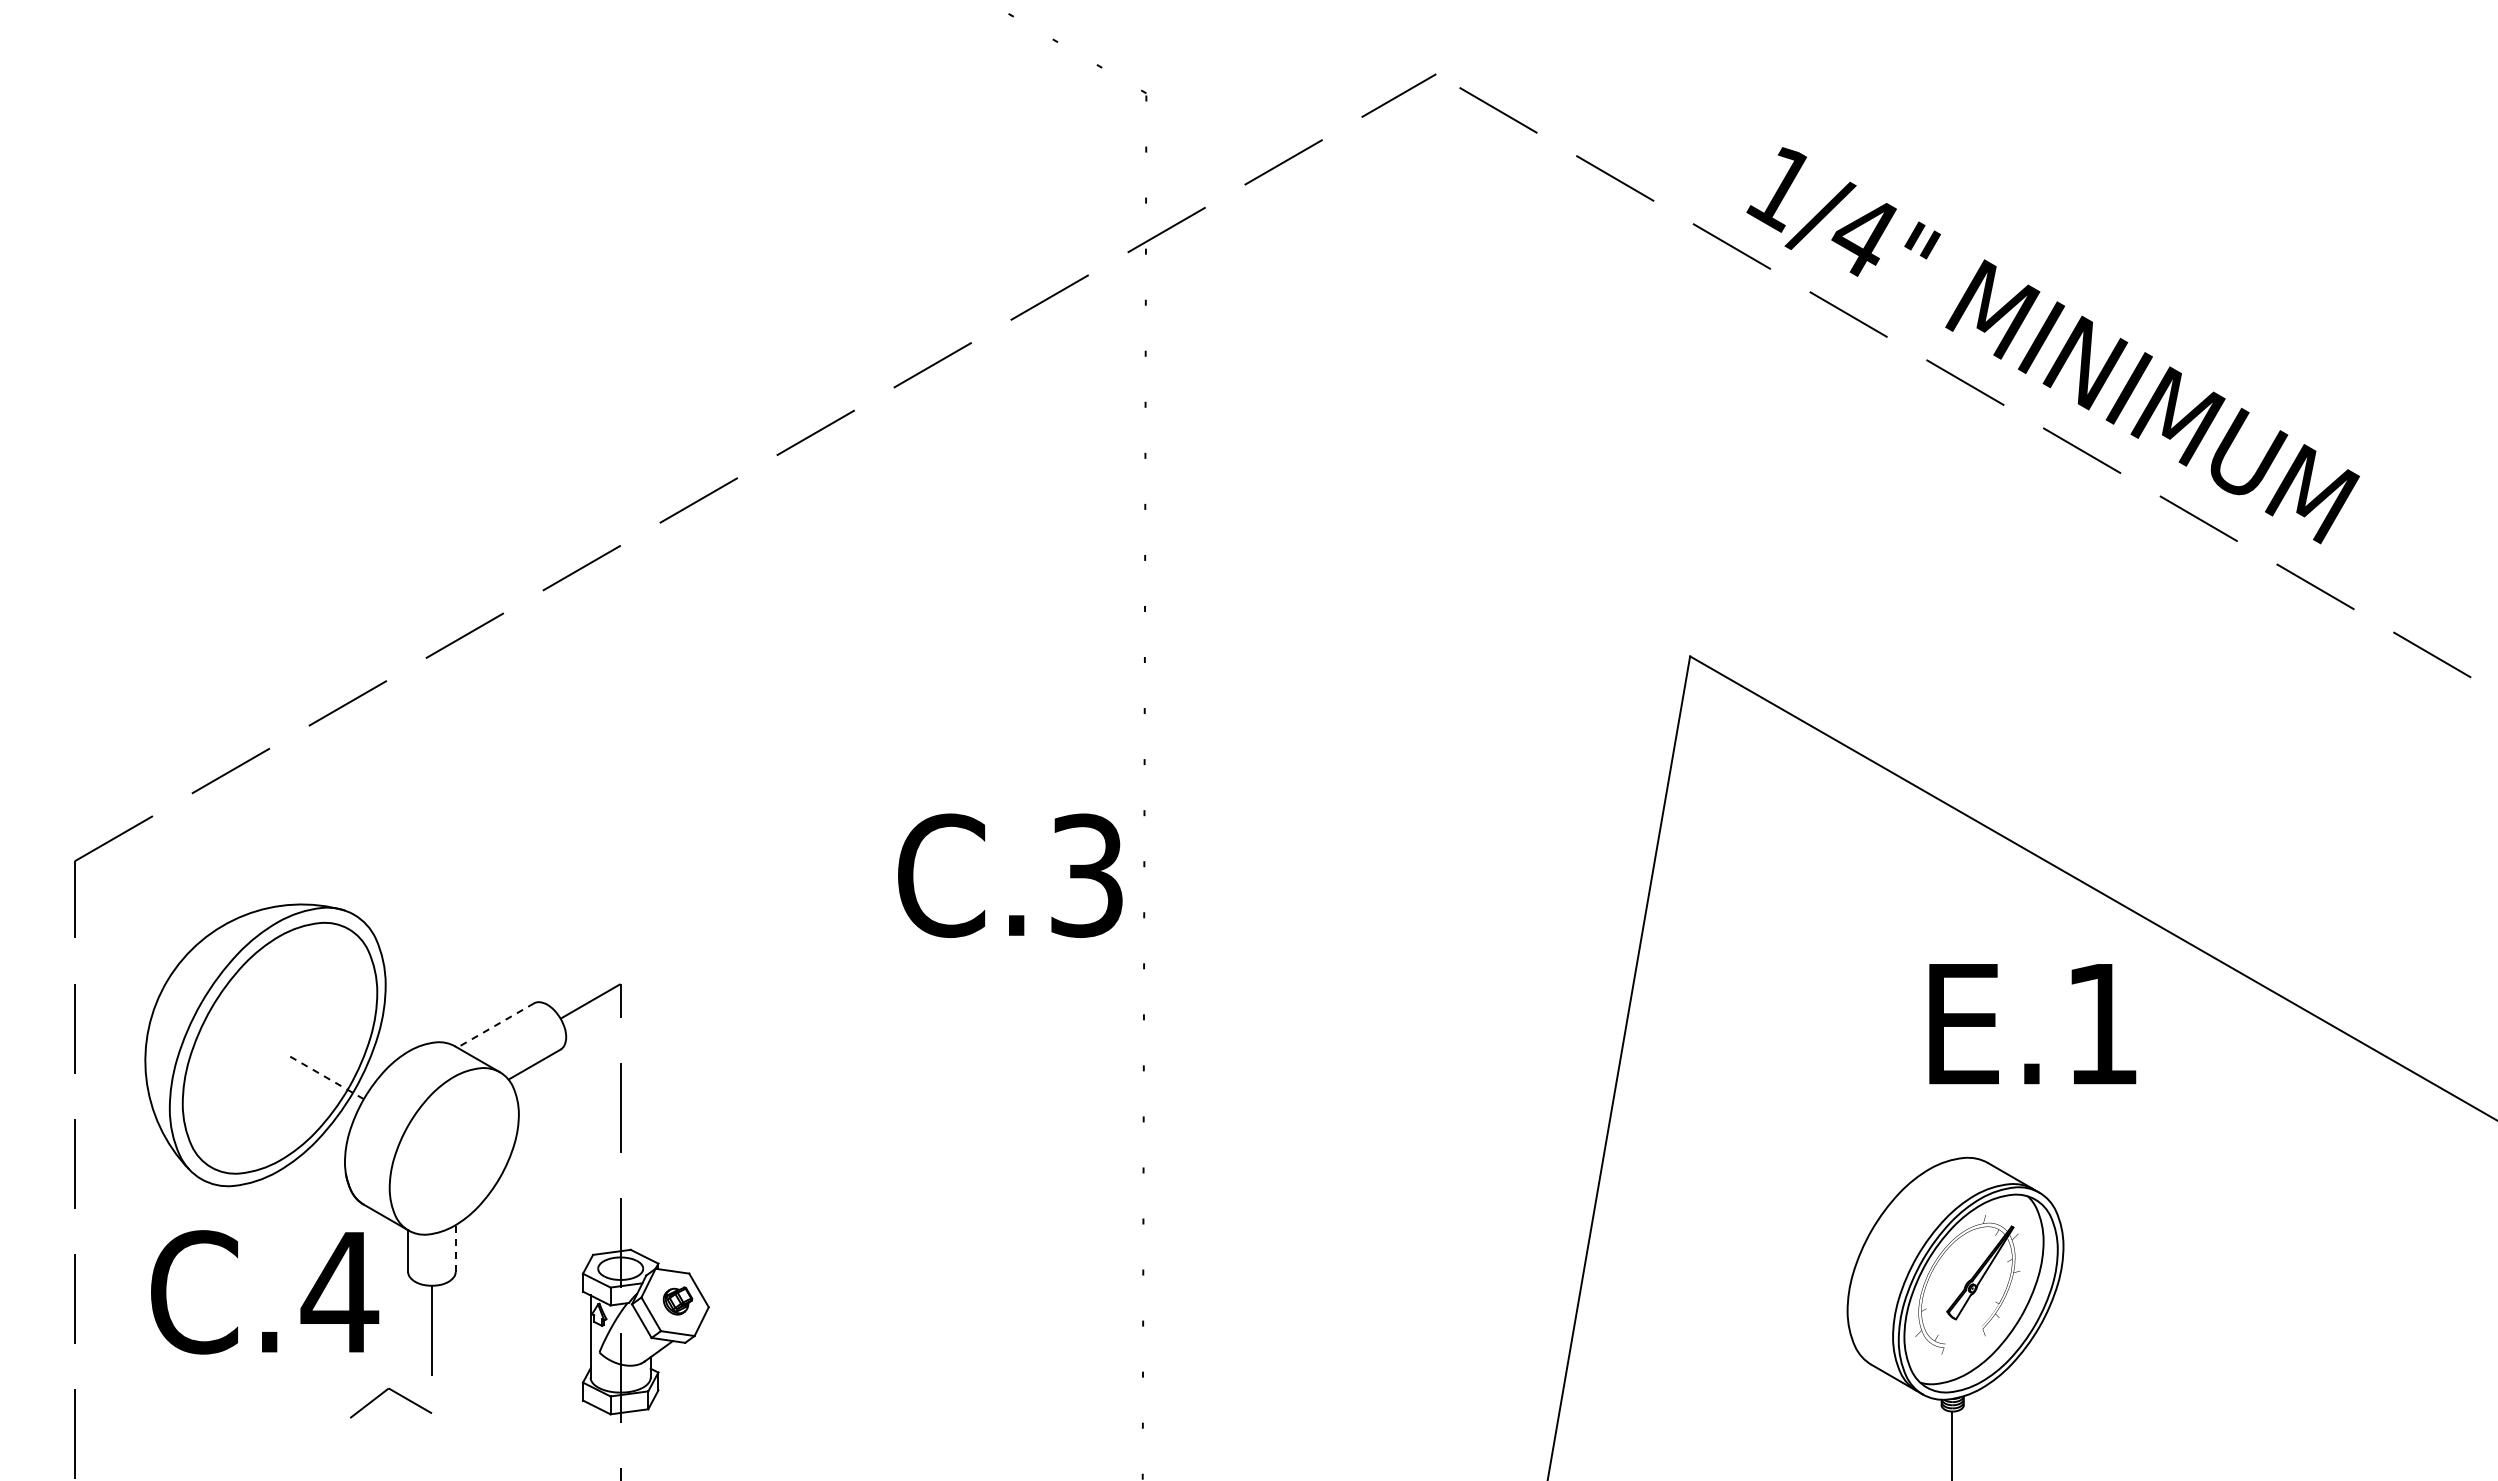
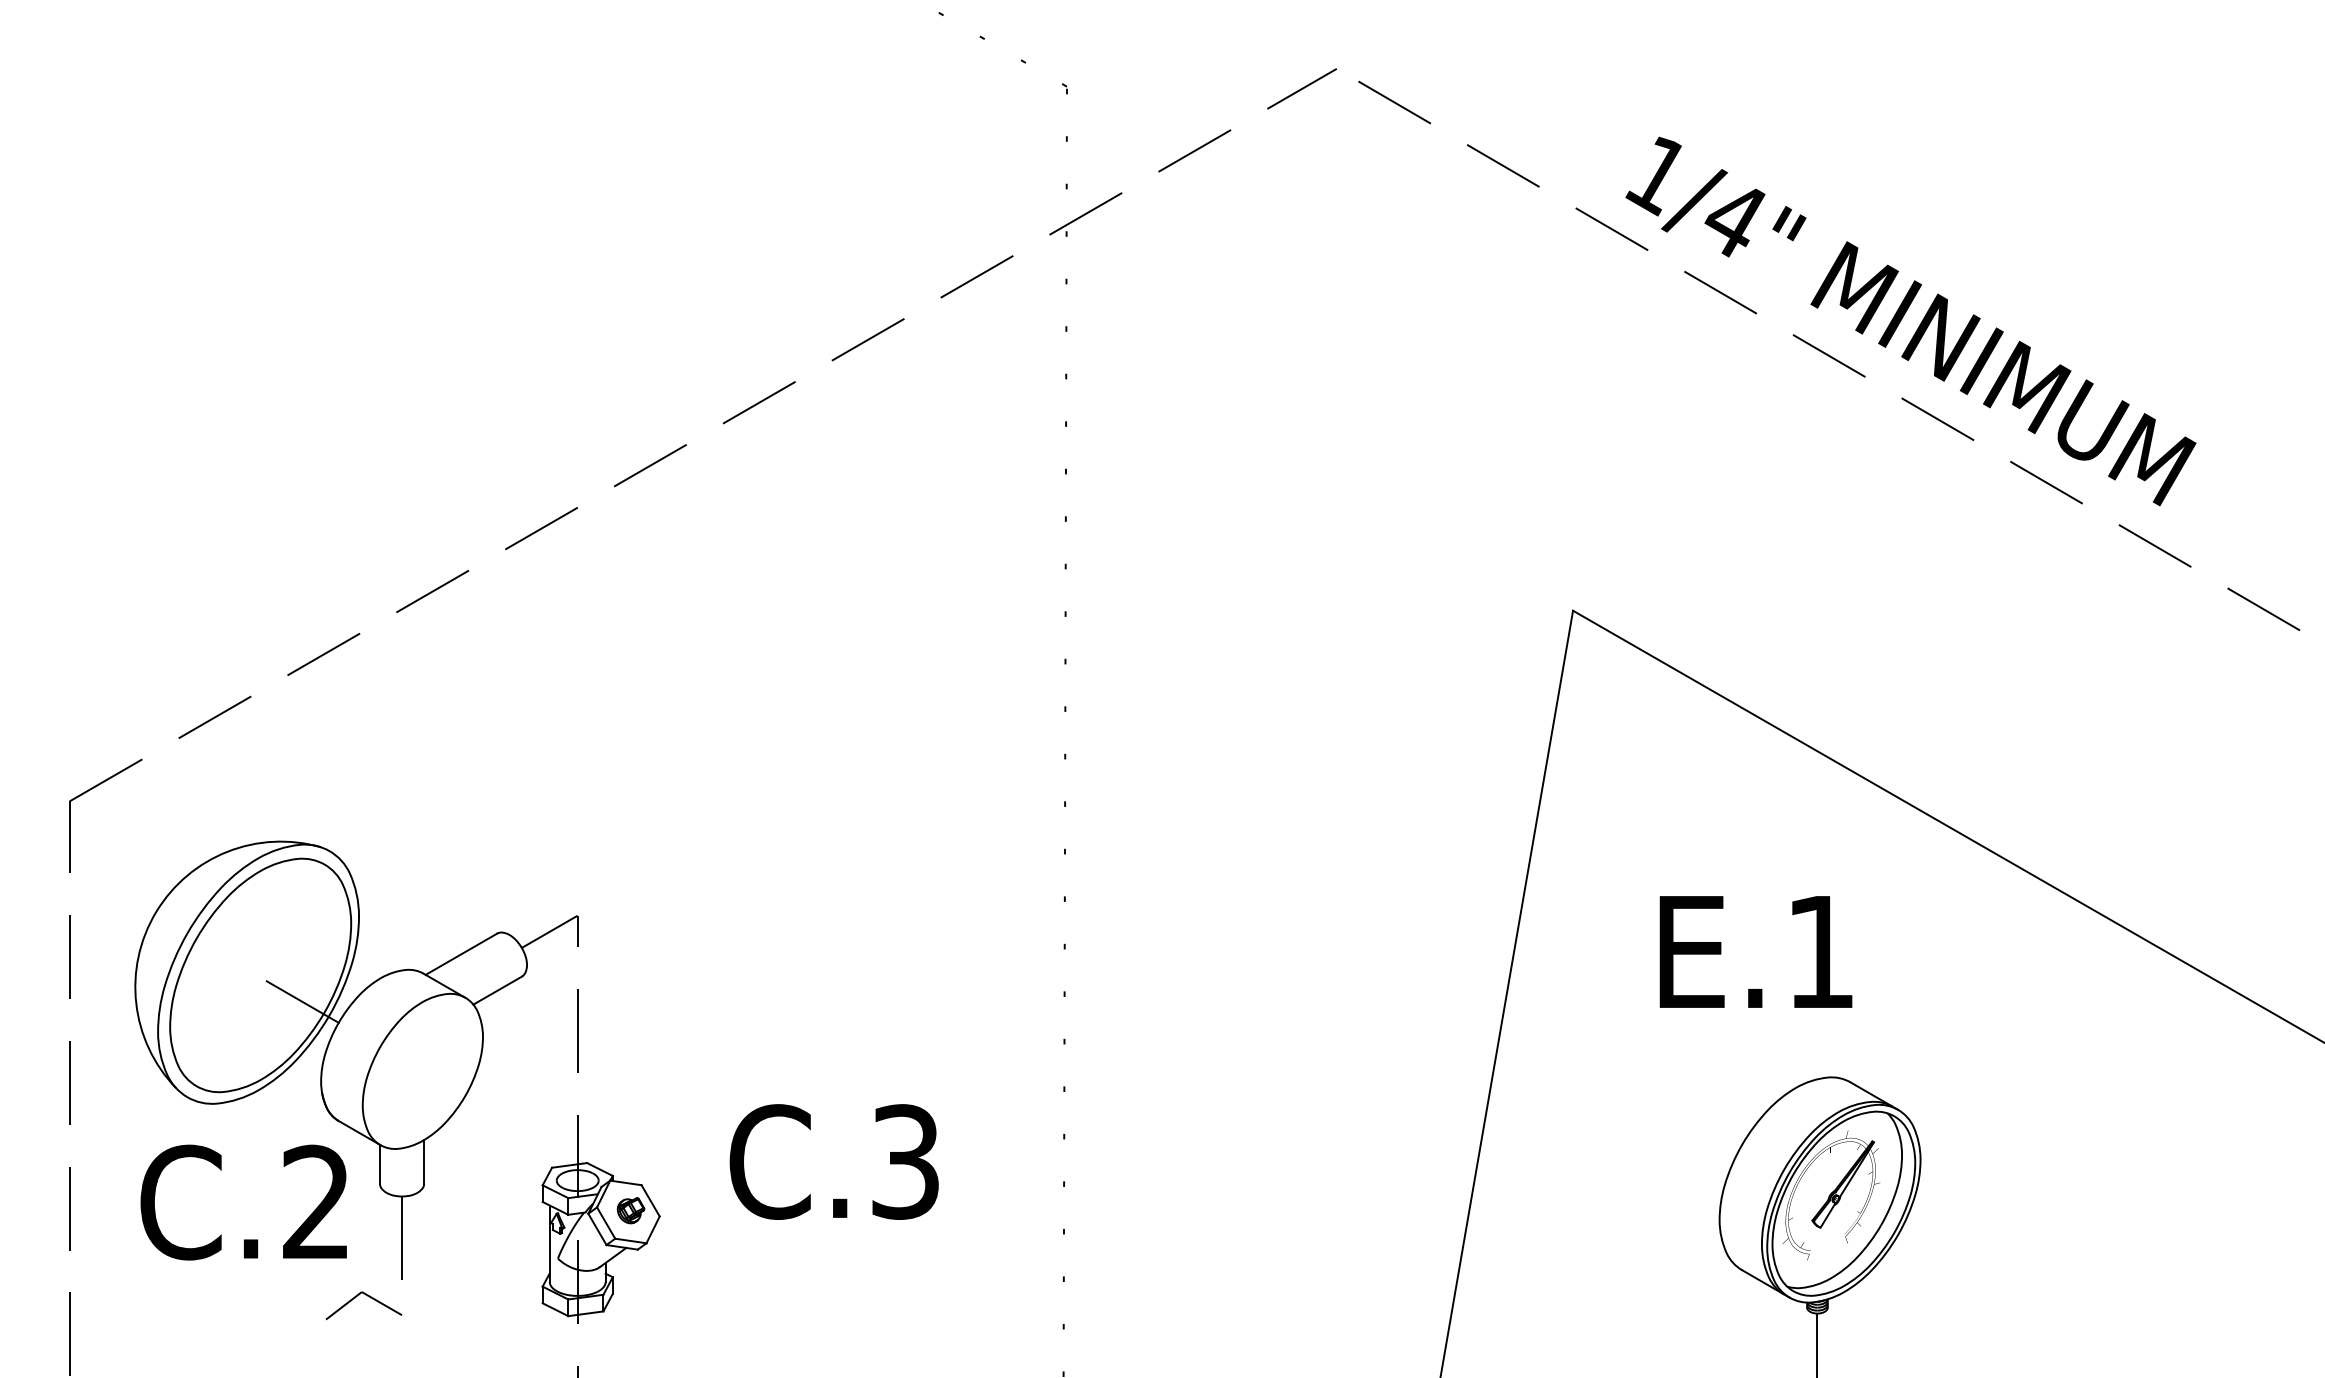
text: (1010, 875) -> (834, 1161), moved
text: (2032, 1024) -> (1755, 952), moved
line: (495, 1025) -> (461, 954), dashed -> solid
line: (325, 1076) -> (302, 1001), dashed -> solid
line: (455, 1248) -> (423, 1161), dashed -> solid
text: (339, 1291) -> (316, 1201), C.4 -> C.2

